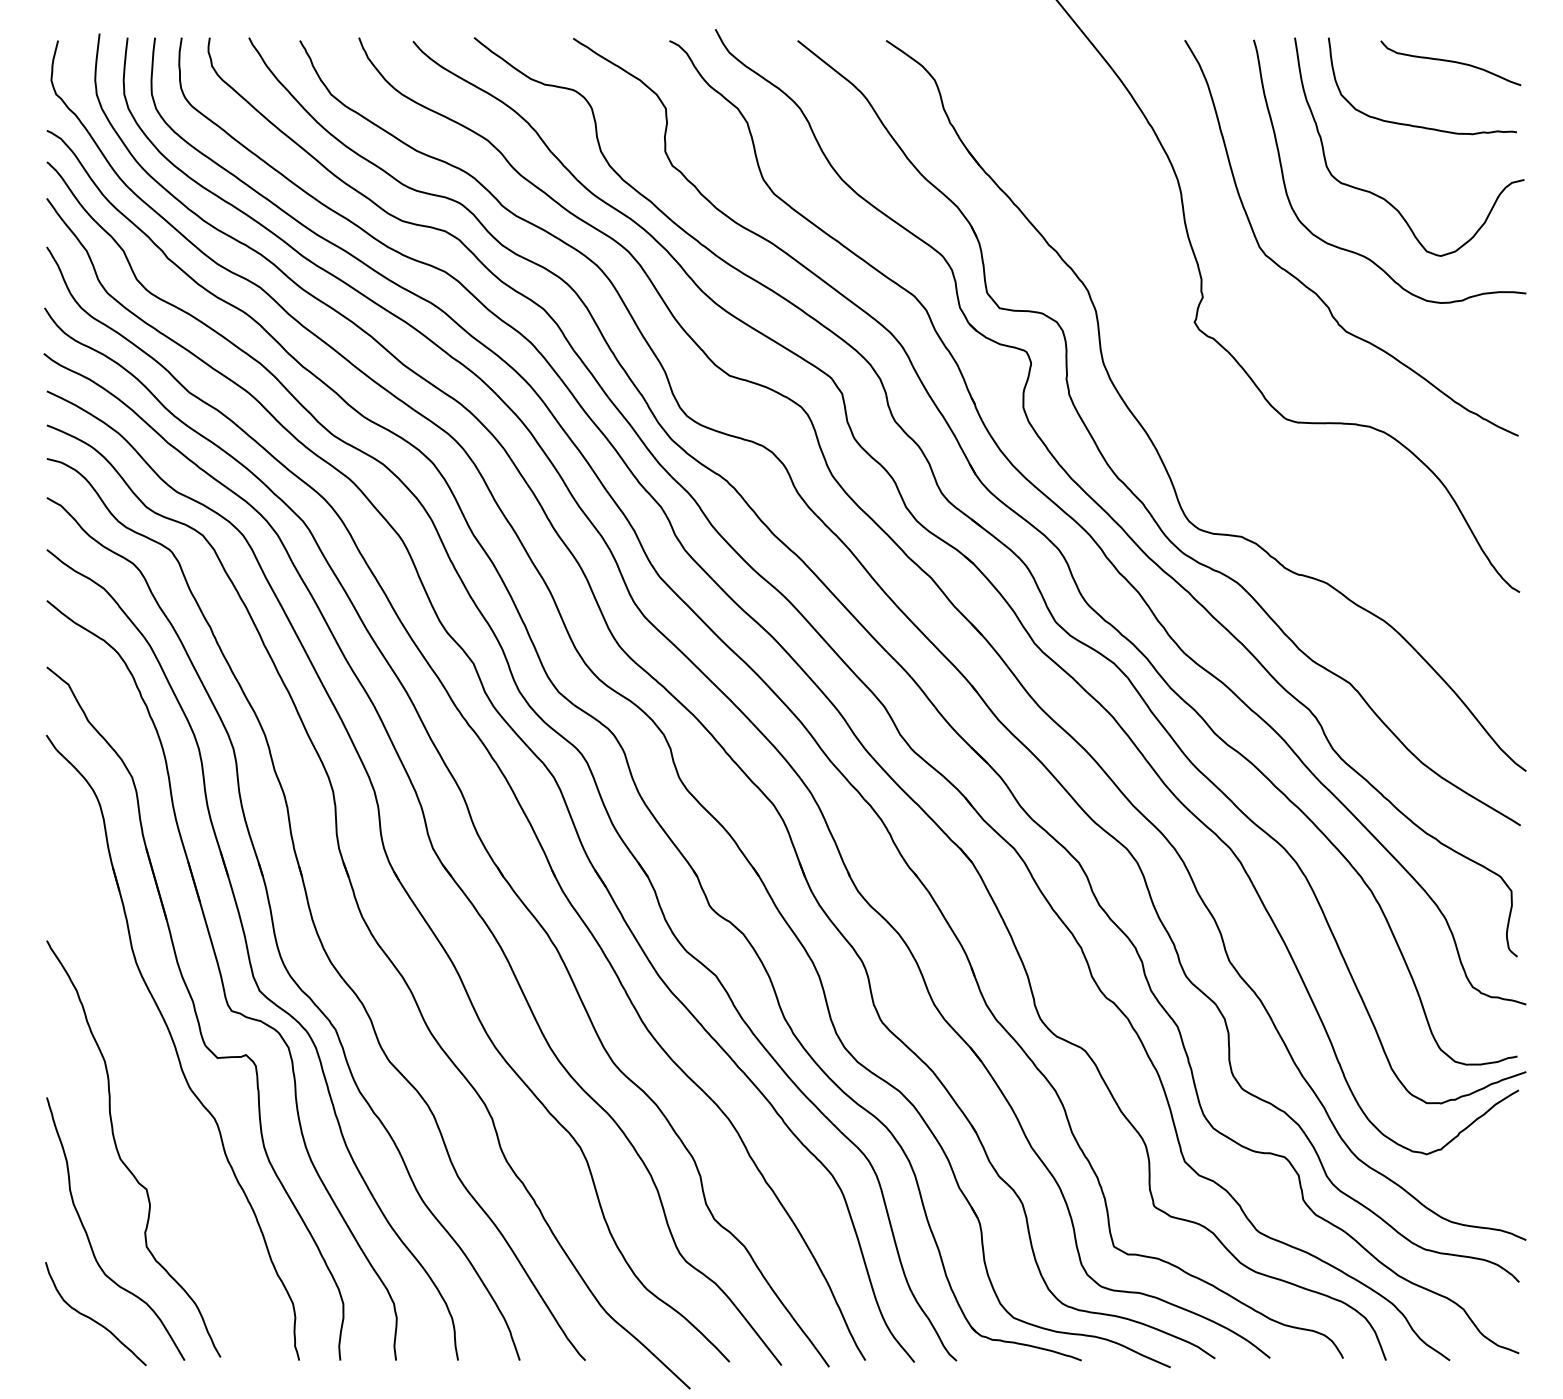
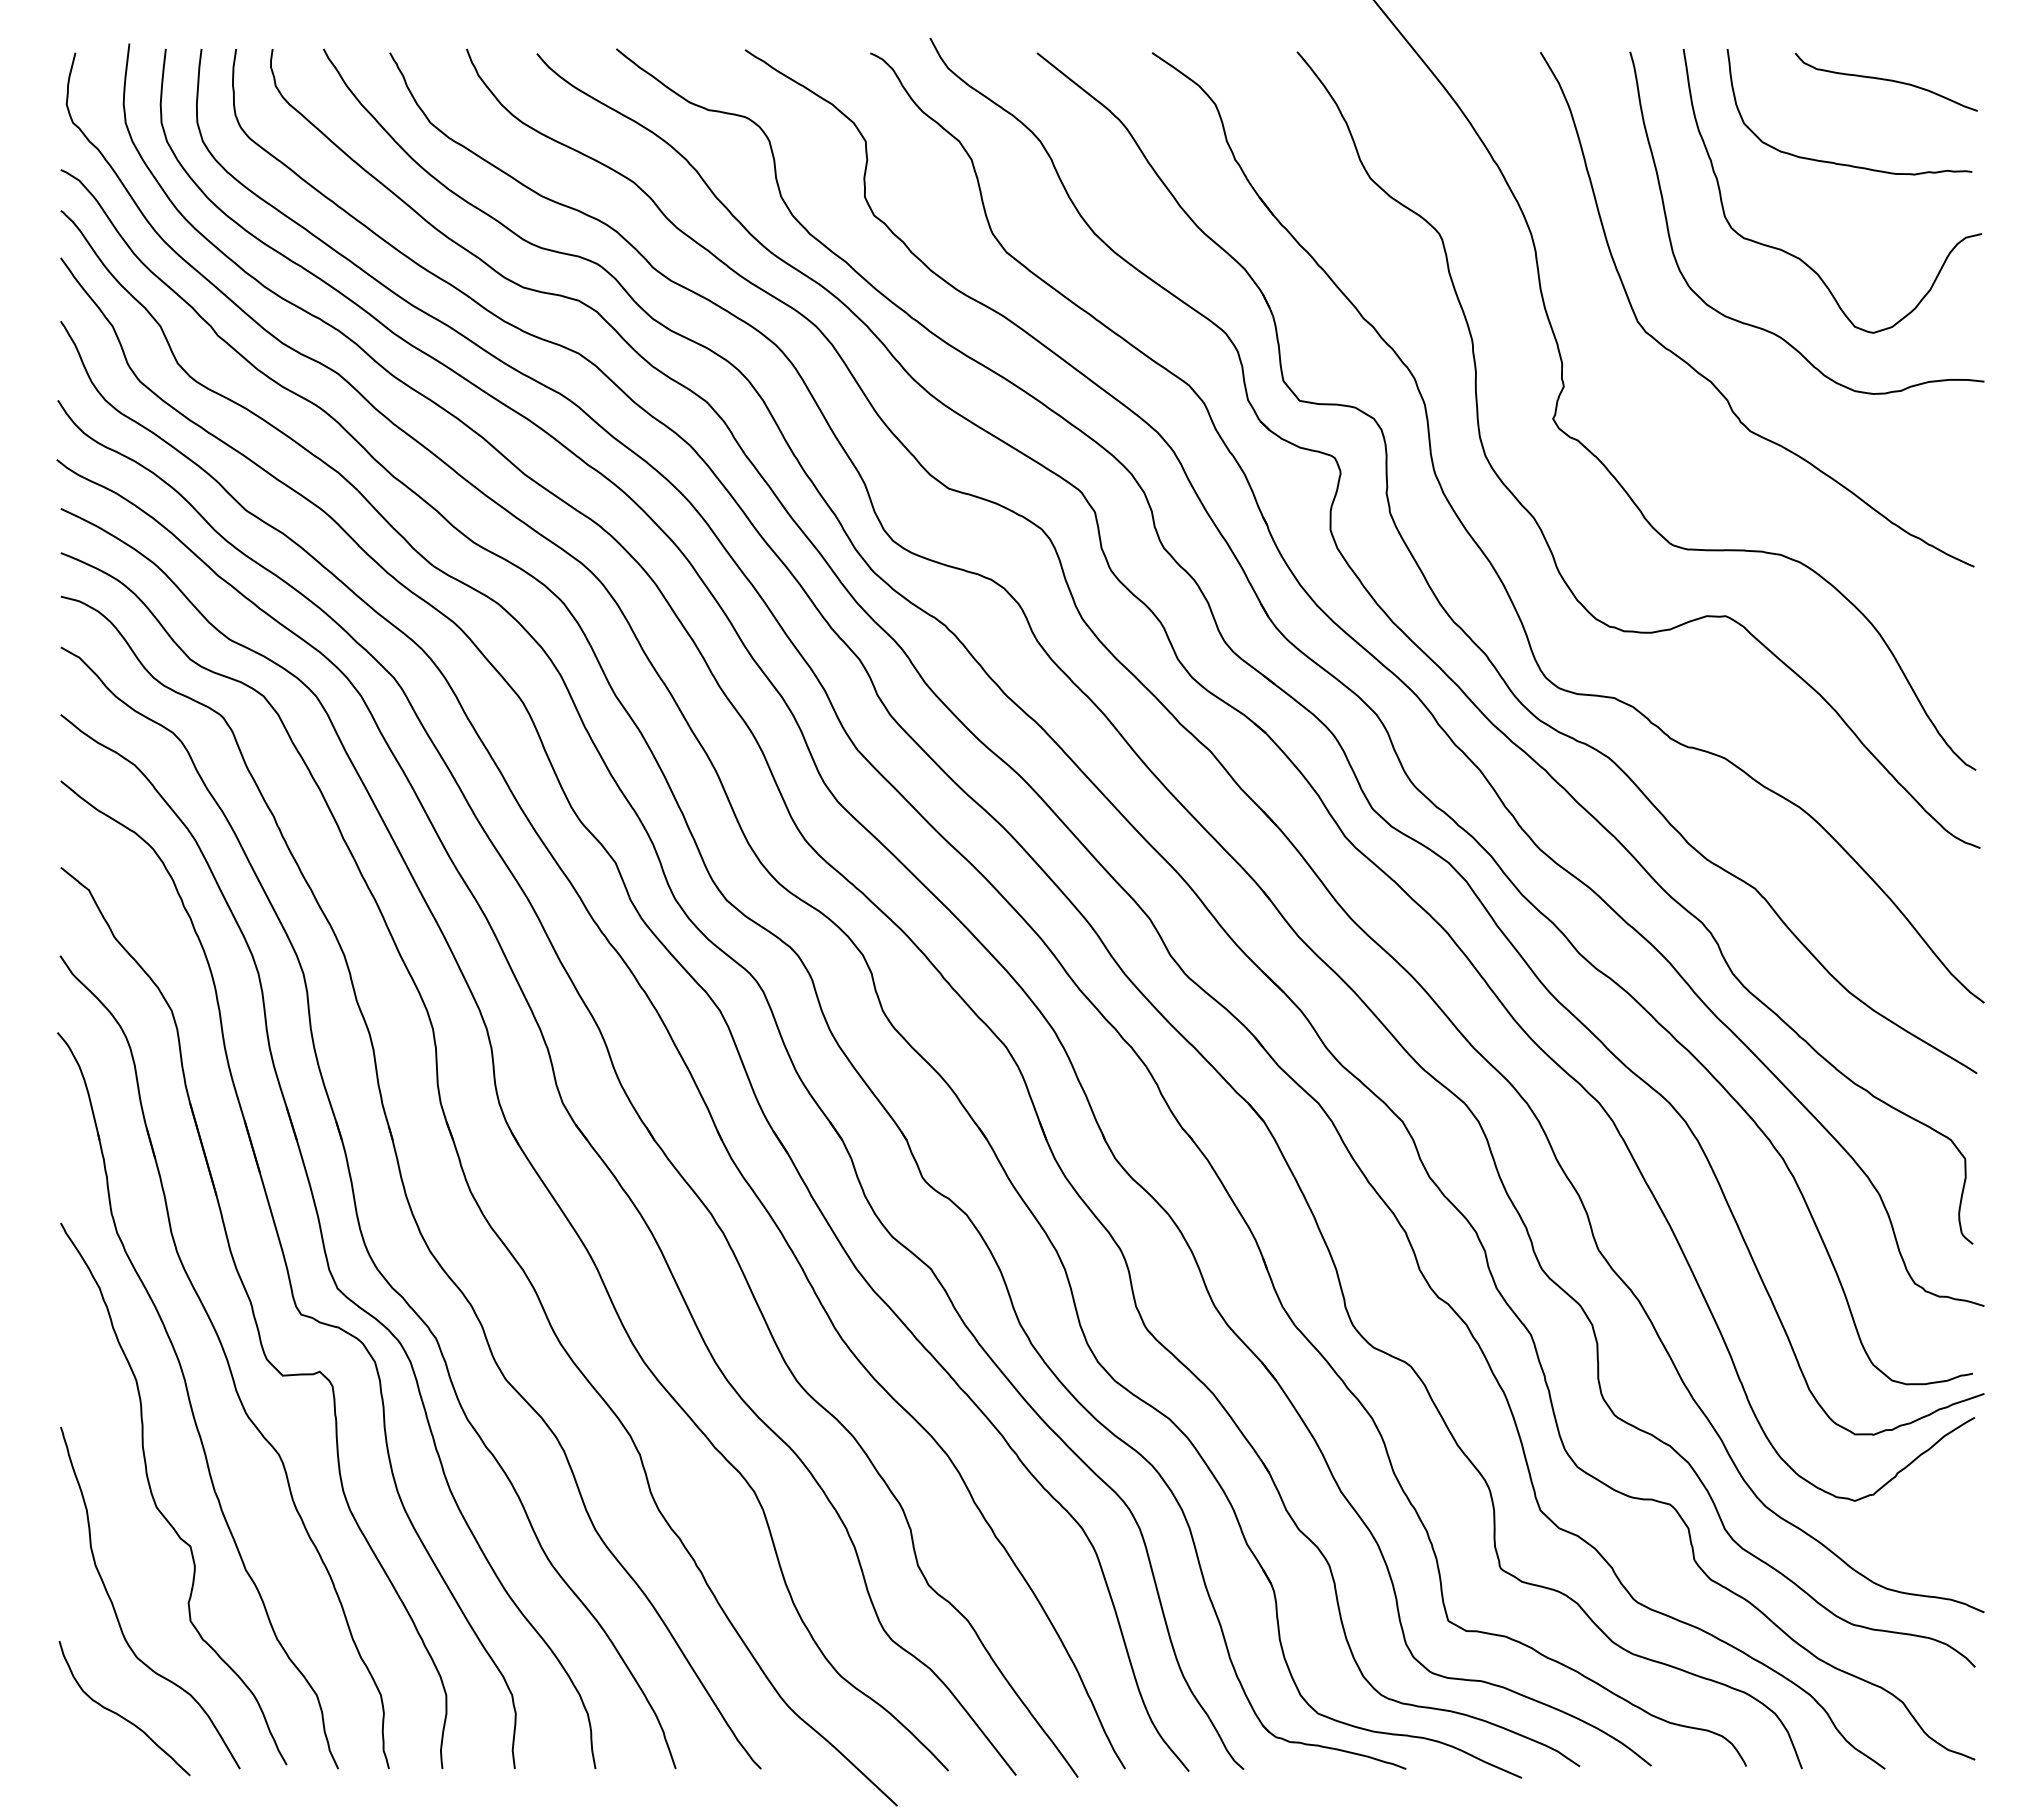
curve: (1181, 398) -> (1535, 518), added
part: (147, 1079) -> (191, 1403), added

